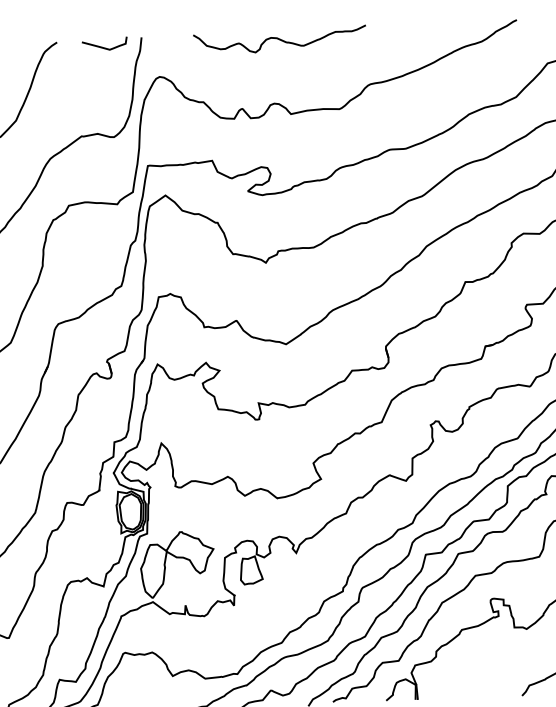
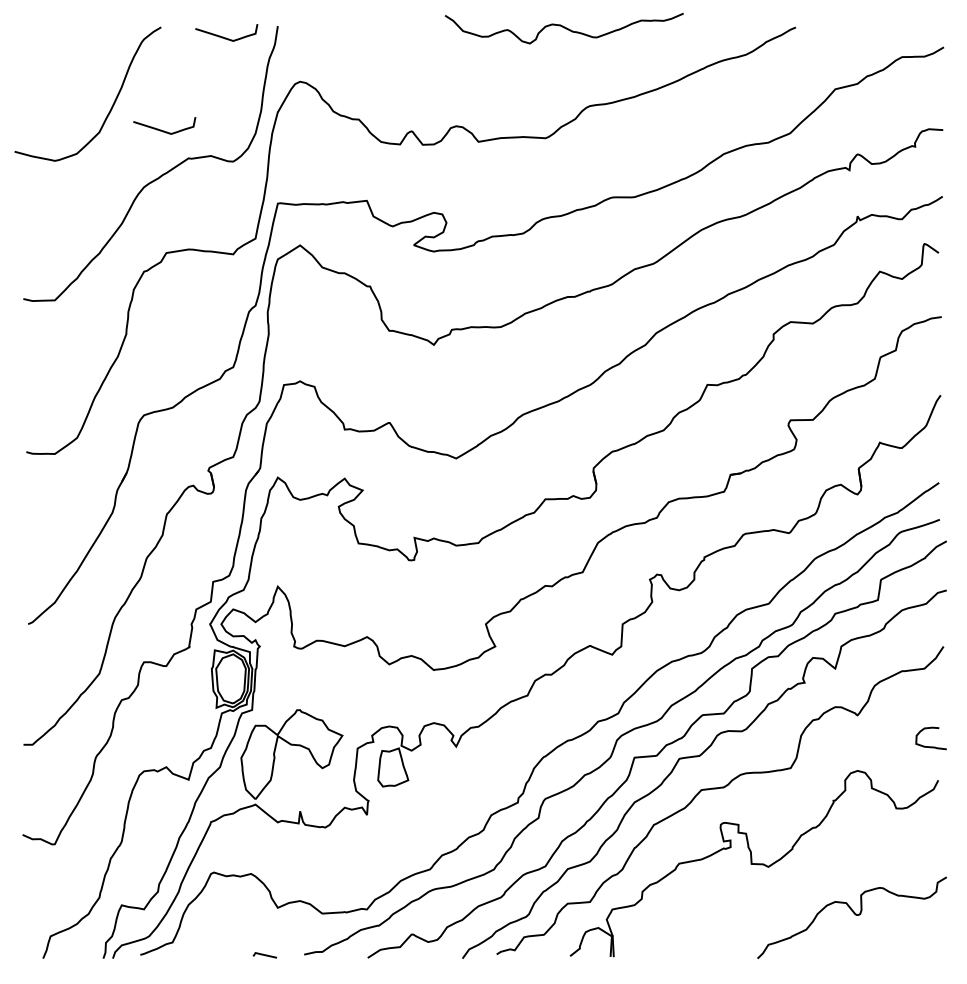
curve: (279, 39) -> (563, 27), moved
curve: (60, 116) -> (161, 129), added

